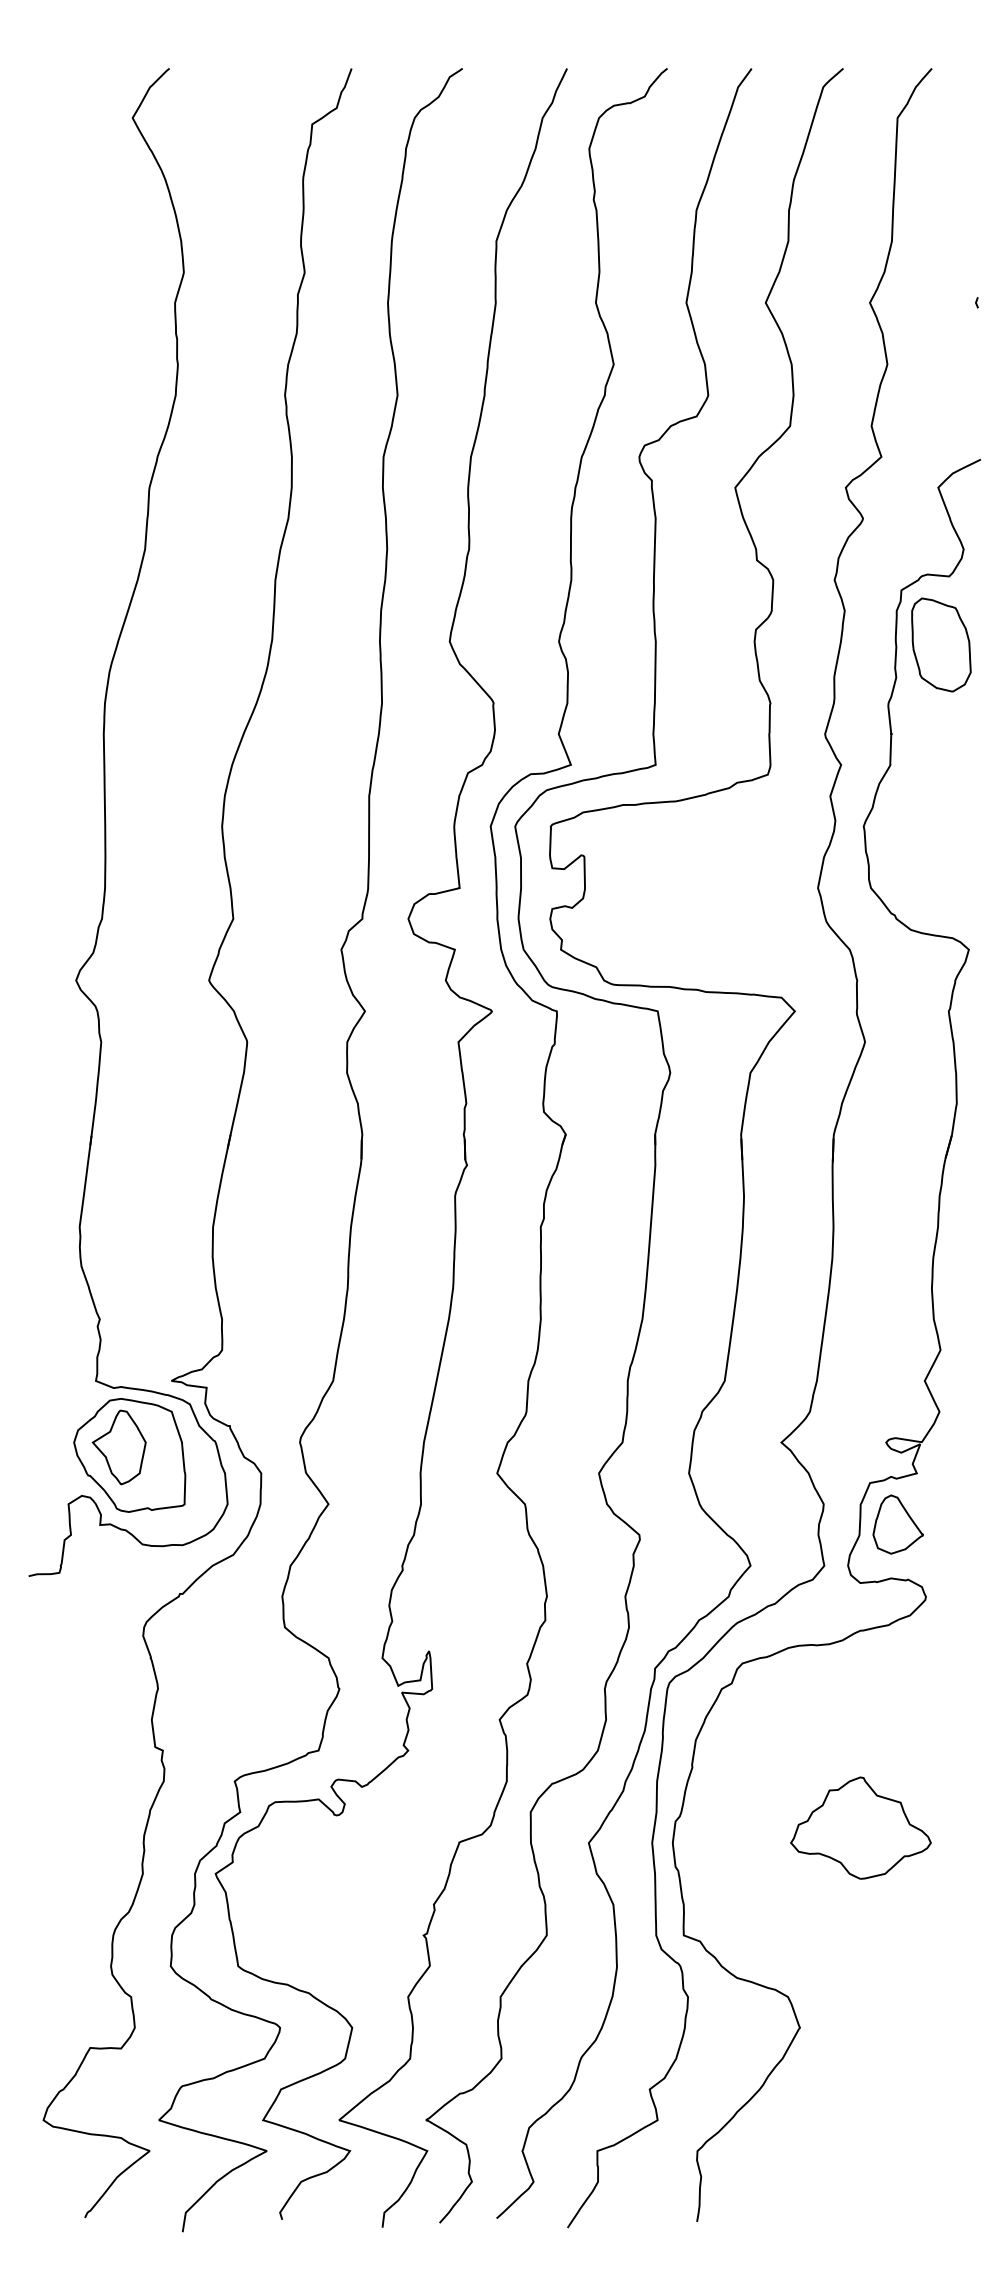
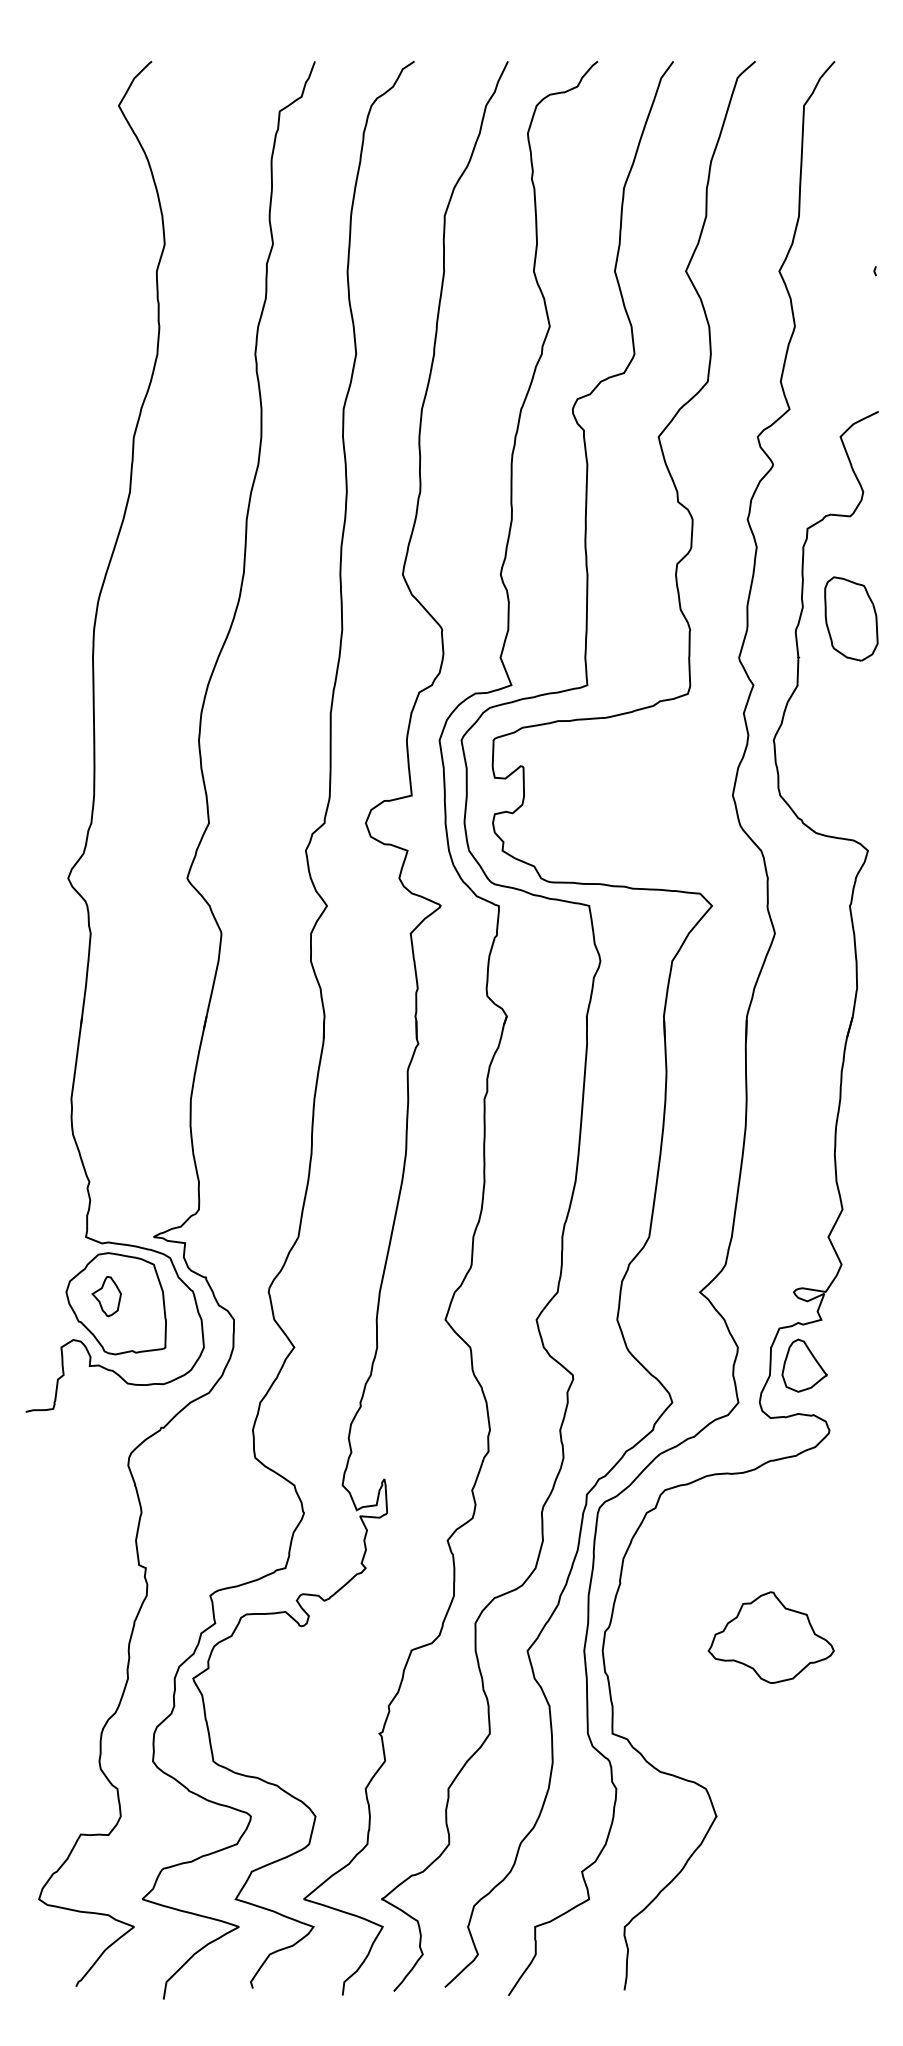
part: (941, 644) -> (851, 618), moved
part: (118, 1447) -> (106, 1296), size x0.6

